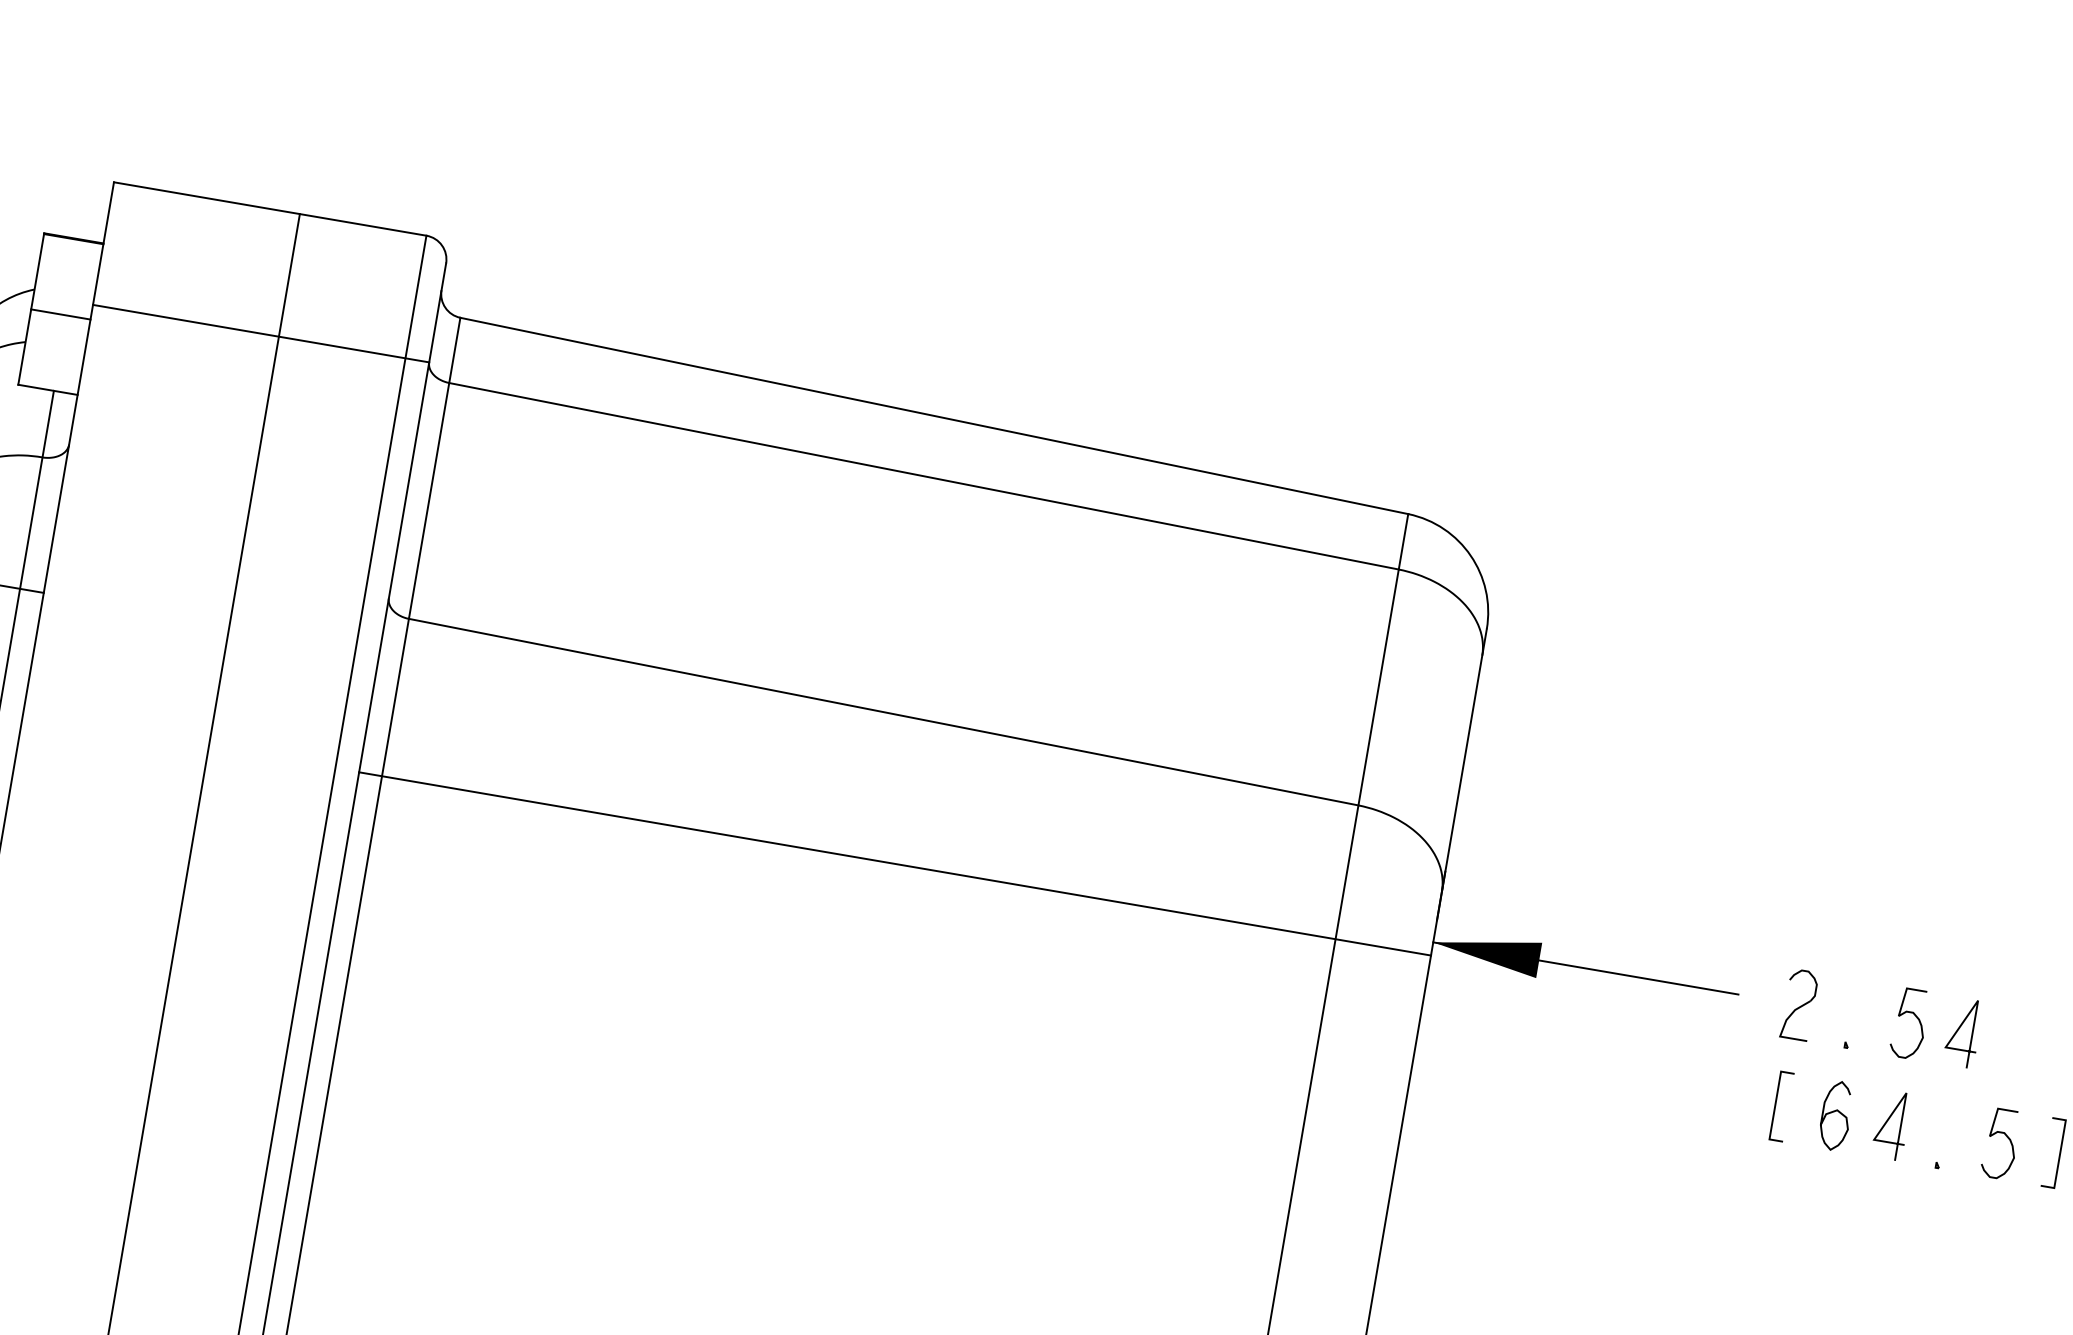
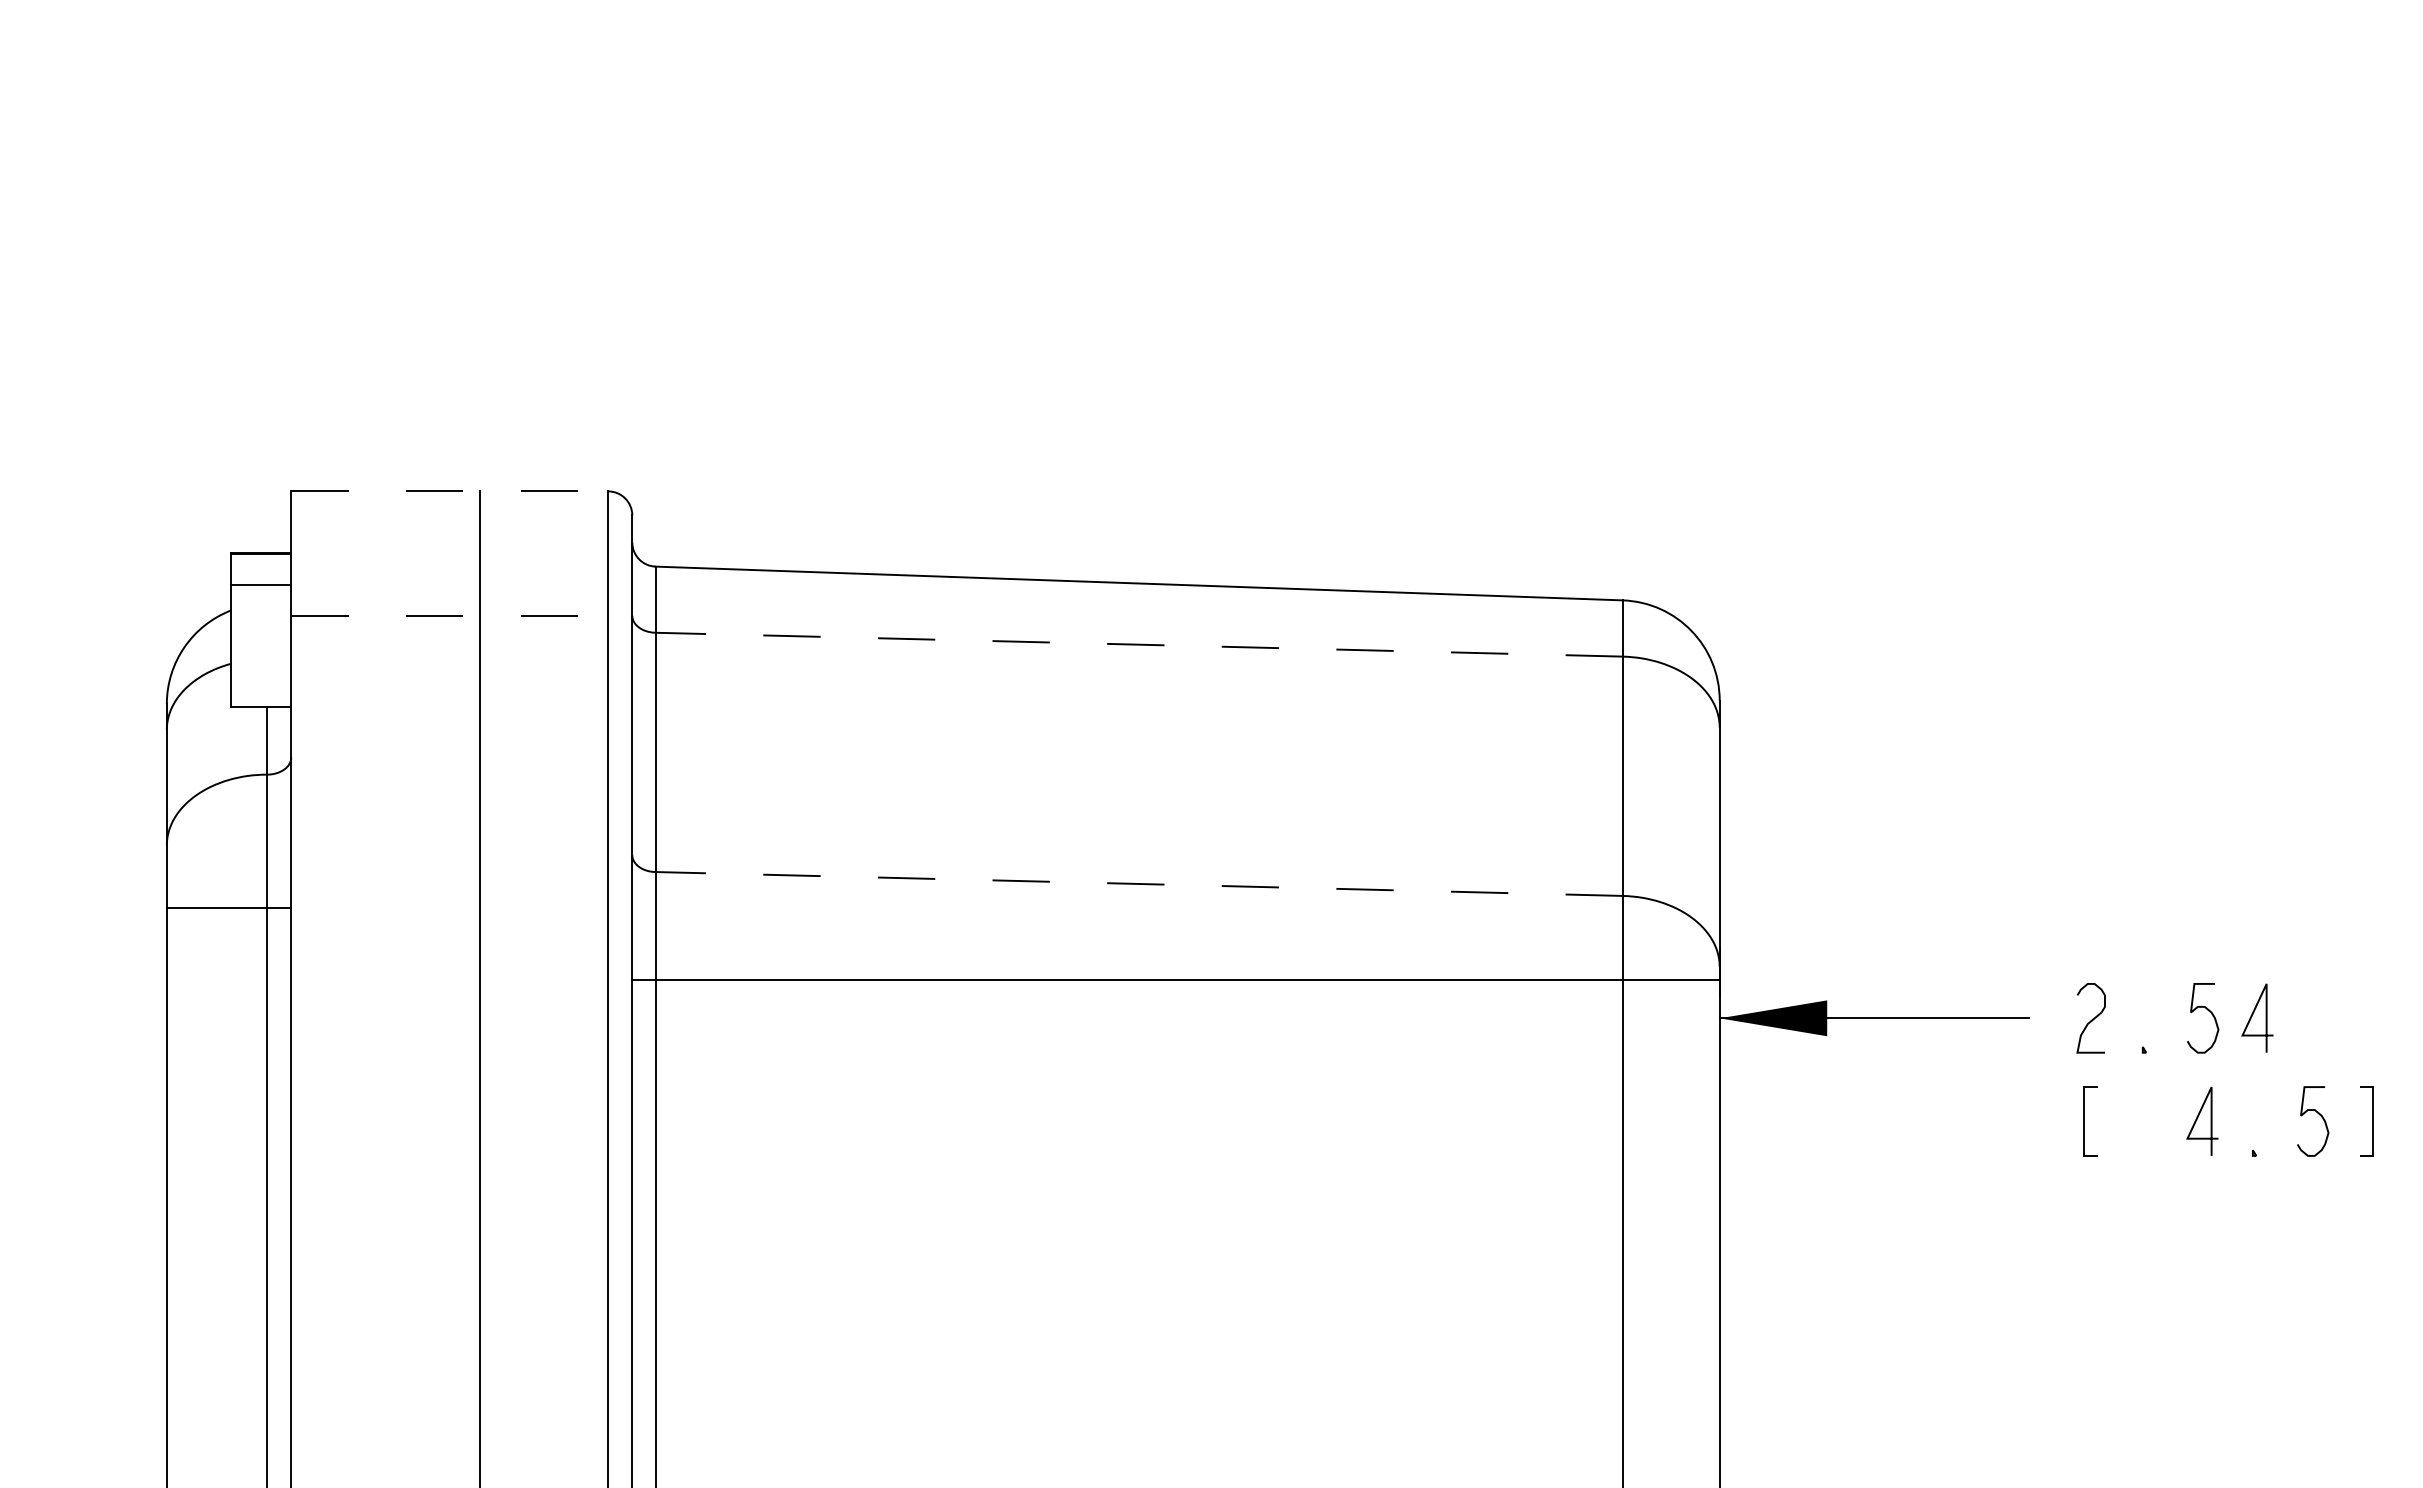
line: (270, 209) -> (450, 491), solid -> dashed
line: (61, 314) -> (261, 584), moved
line: (260, 333) -> (461, 615), solid -> dashed
line: (924, 476) -> (1139, 644), solid -> dashed
line: (884, 711) -> (1139, 883), solid -> dashed
line: (894, 863) -> (1175, 979), moved
curve: (1834, 1112) -> (2143, 1118), removed

